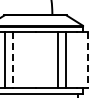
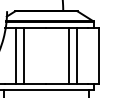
line: (13, 60) -> (24, 56), dashed -> solid
line: (87, 60) -> (98, 56), dashed -> solid

